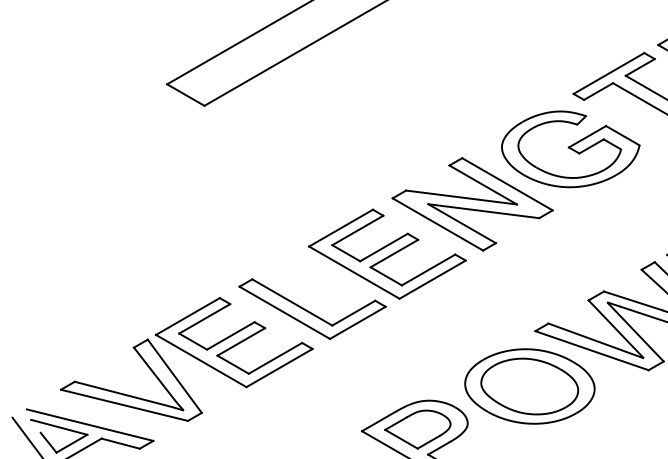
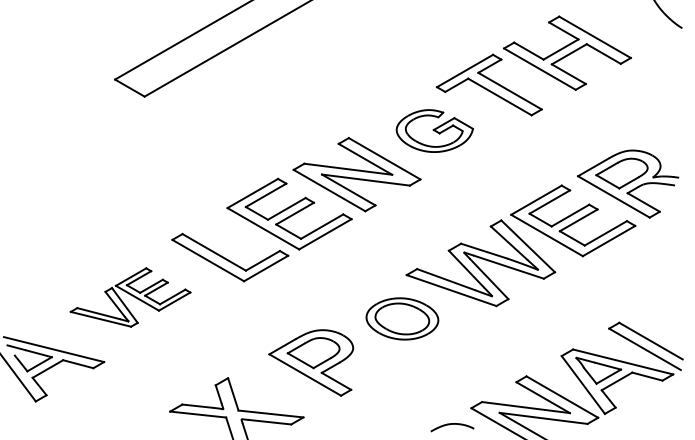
part: (570, 148) -> (434, 130), size x0.7
part: (186, 359) -> (130, 297), size x0.6
part: (530, 385) -> (402, 318), size x0.7

